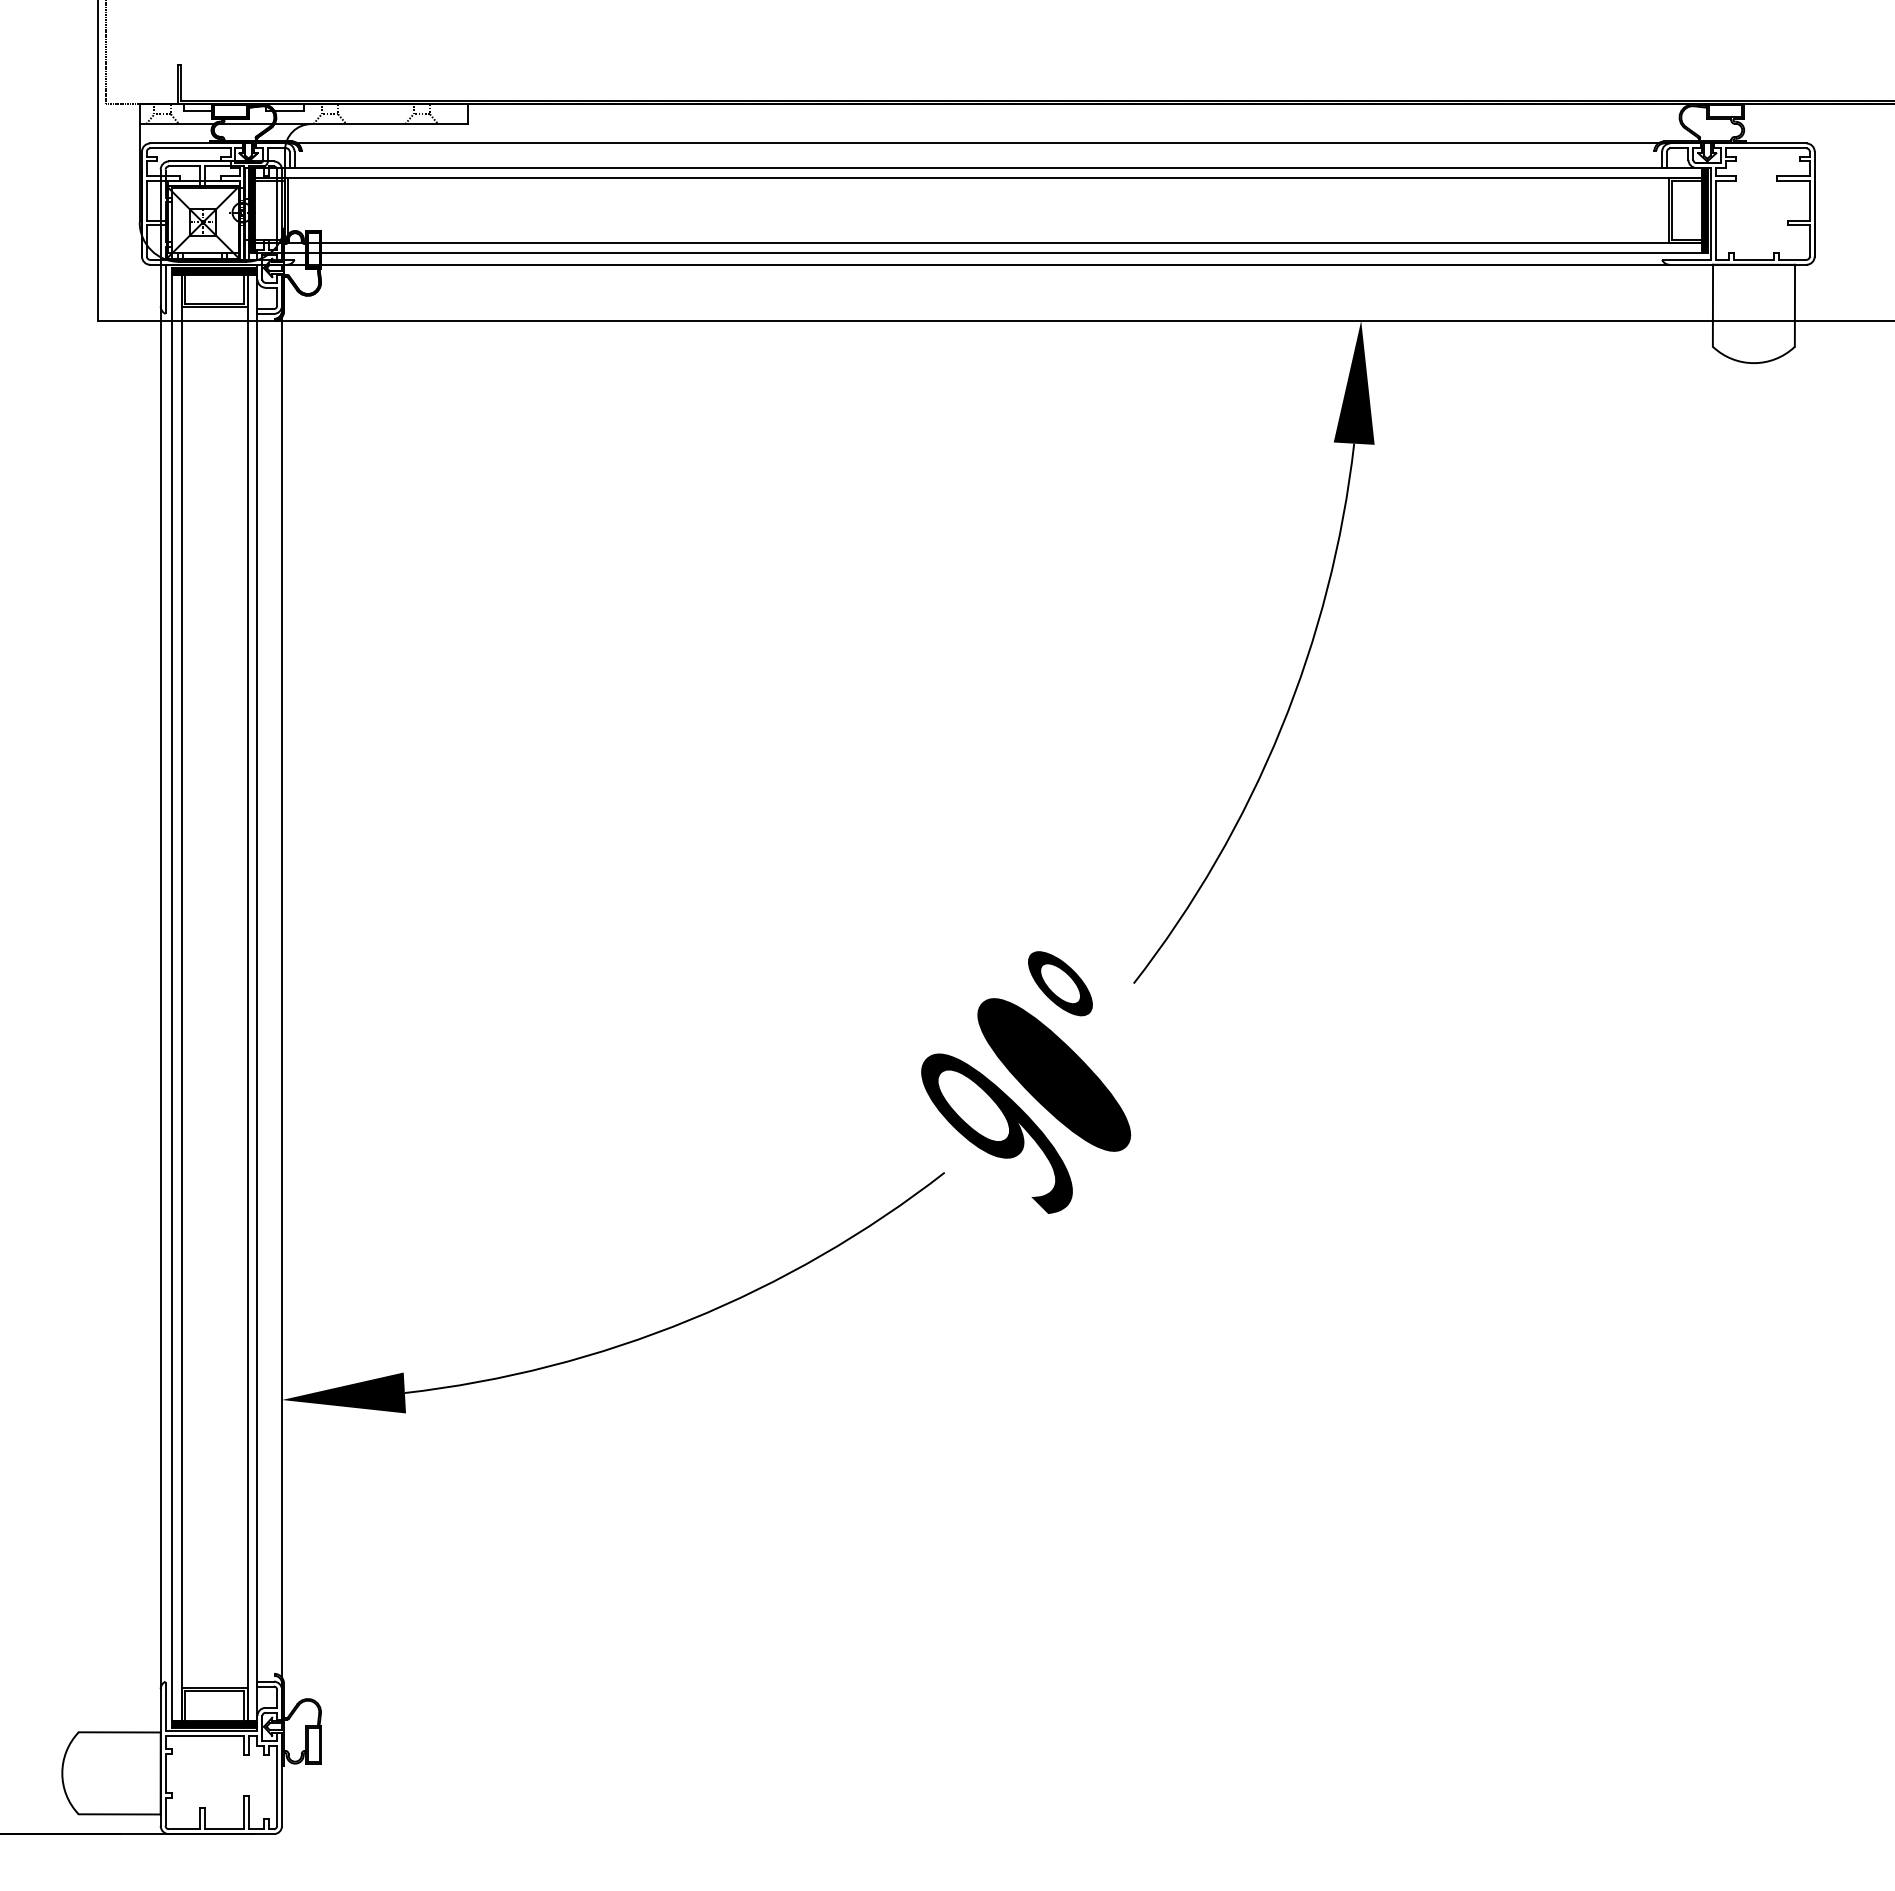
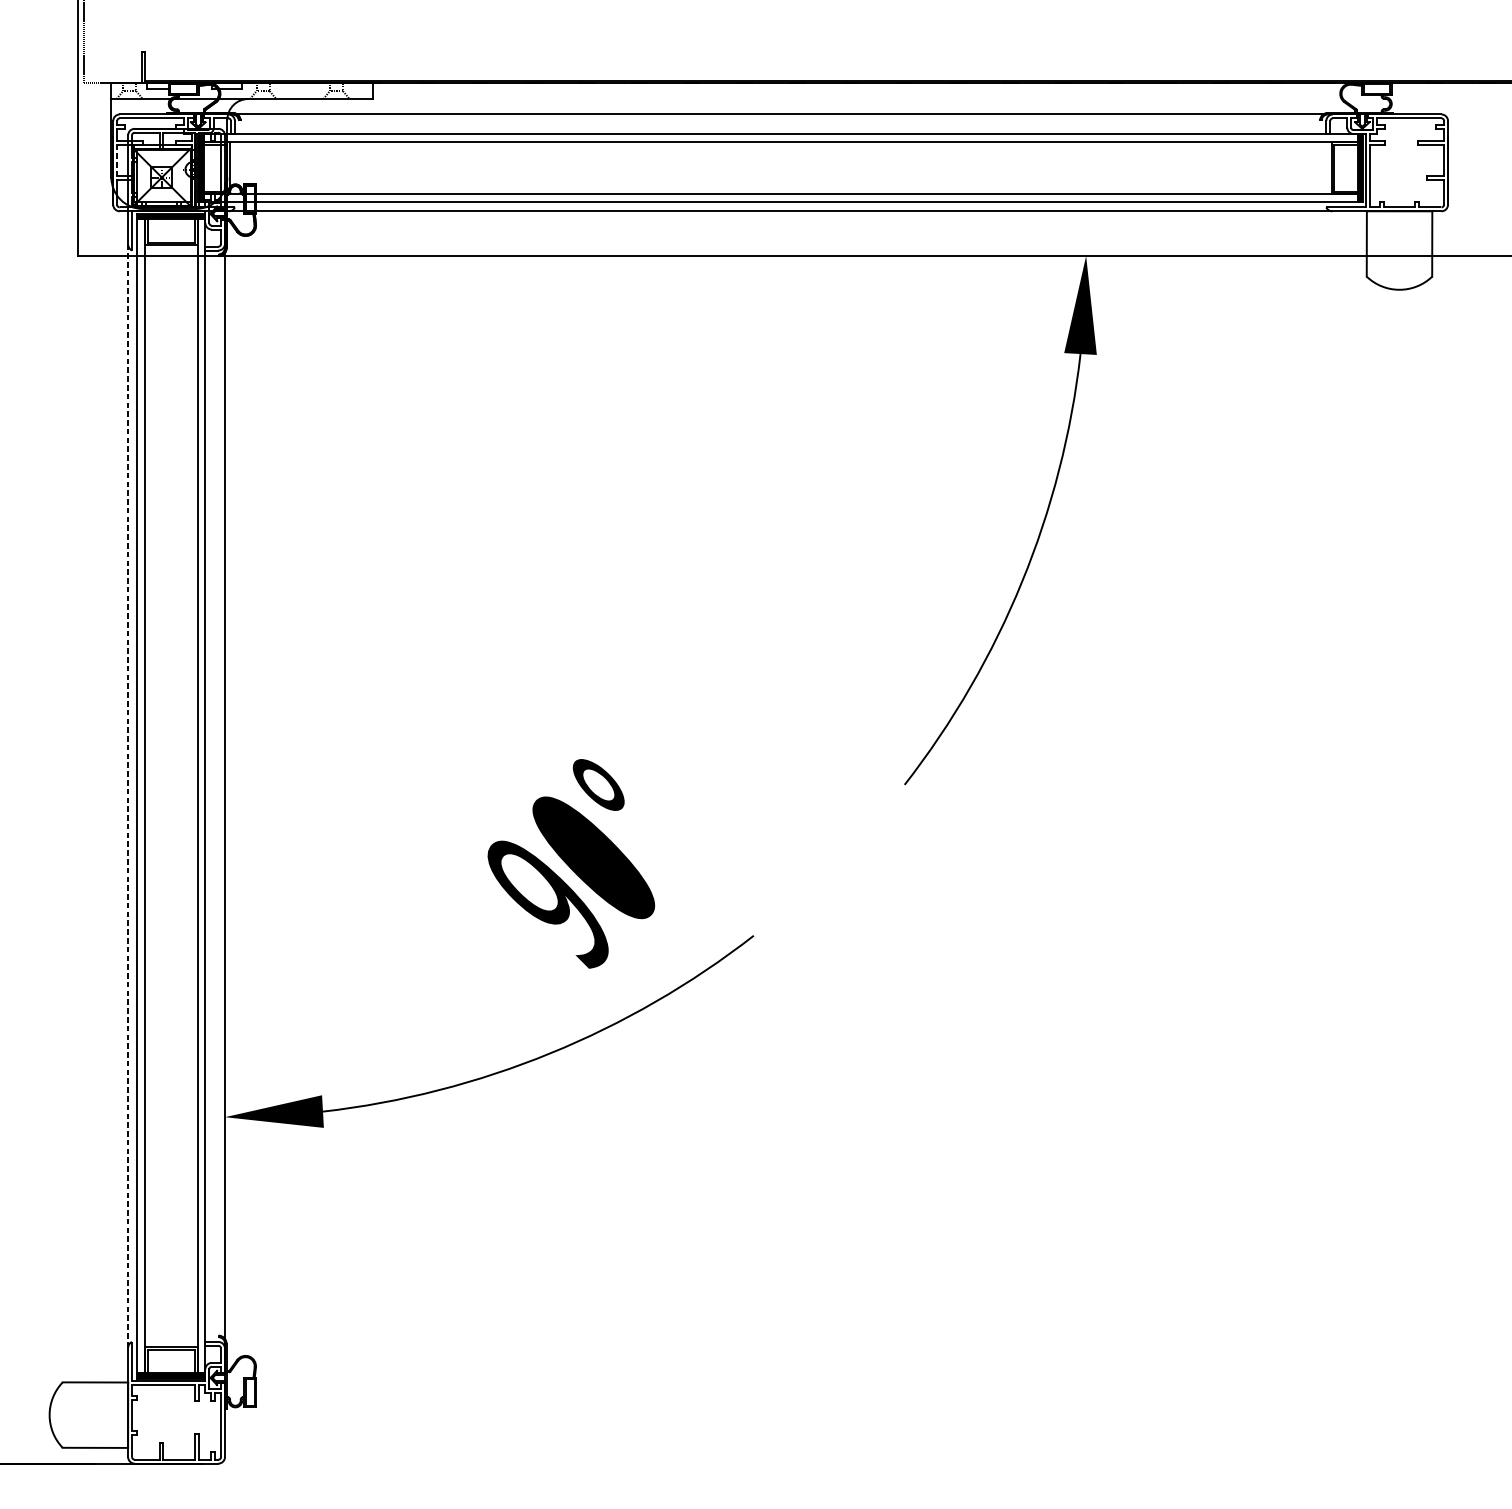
line: (146, 200) -> (116, 159), solid -> dashed
line: (160, 998) -> (127, 796), solid -> dashed
text: (1026, 1082) -> (571, 863), moved

